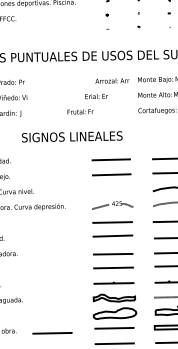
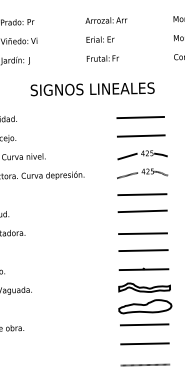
text: (112, 80) -> (106, 19), moved
text: (96, 96) -> (100, 39), moved
part: (112, 190) -> (142, 155), added
line: (52, 333) -> (68, 331), removed

